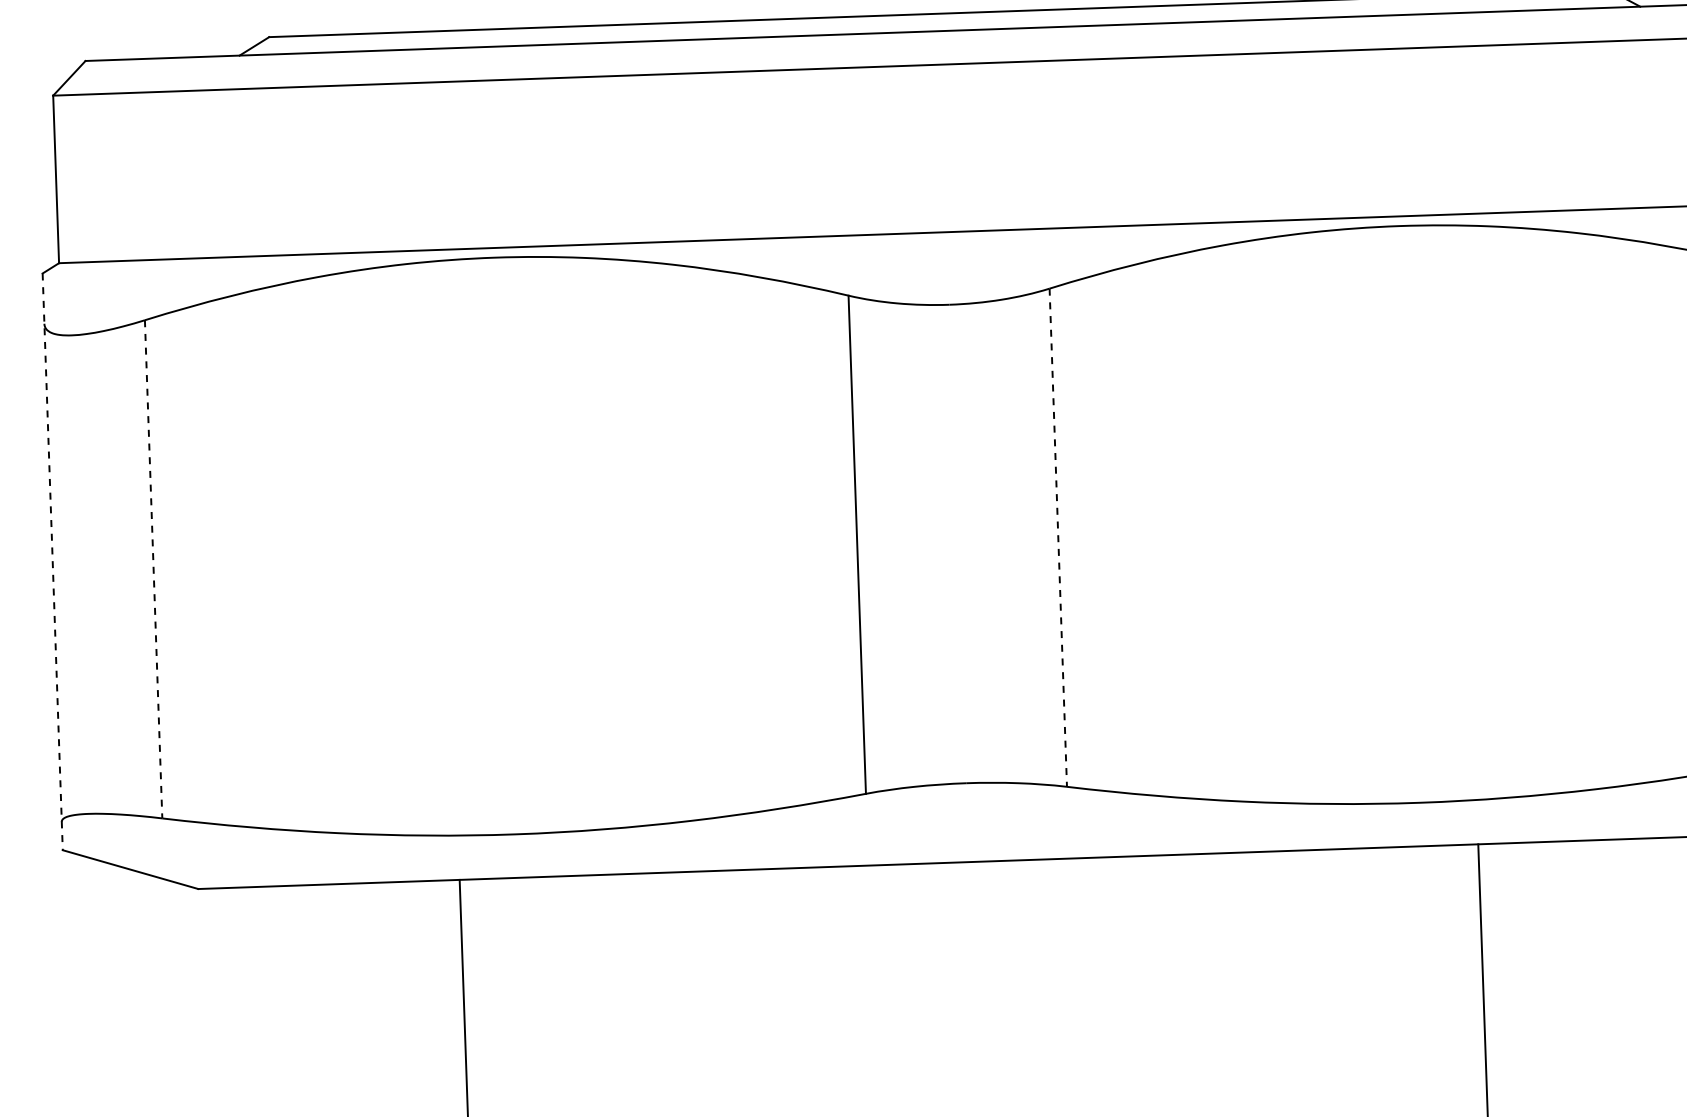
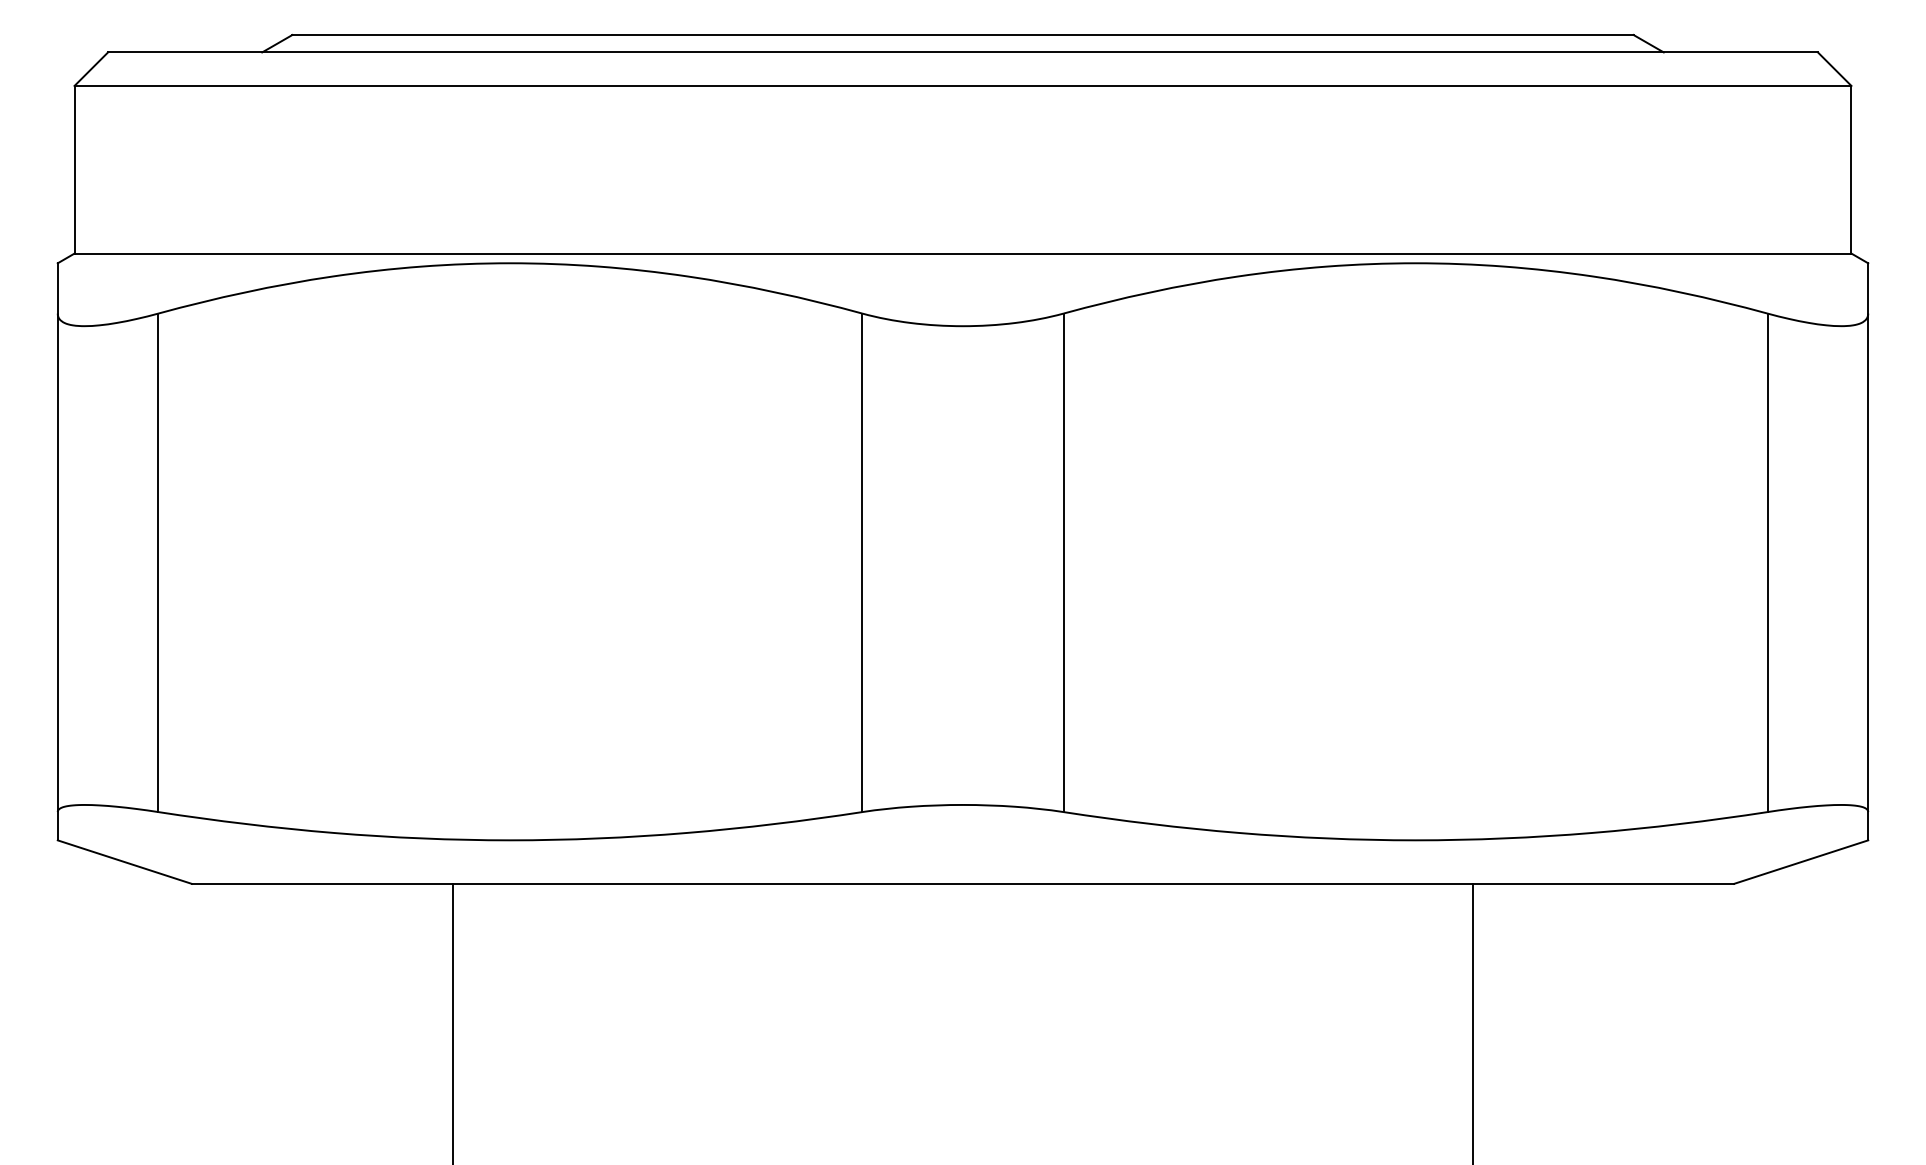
line: (1058, 538) -> (1063, 563), dashed -> solid
line: (52, 561) -> (57, 551), dashed -> solid
line: (153, 569) -> (158, 563), dashed -> solid

